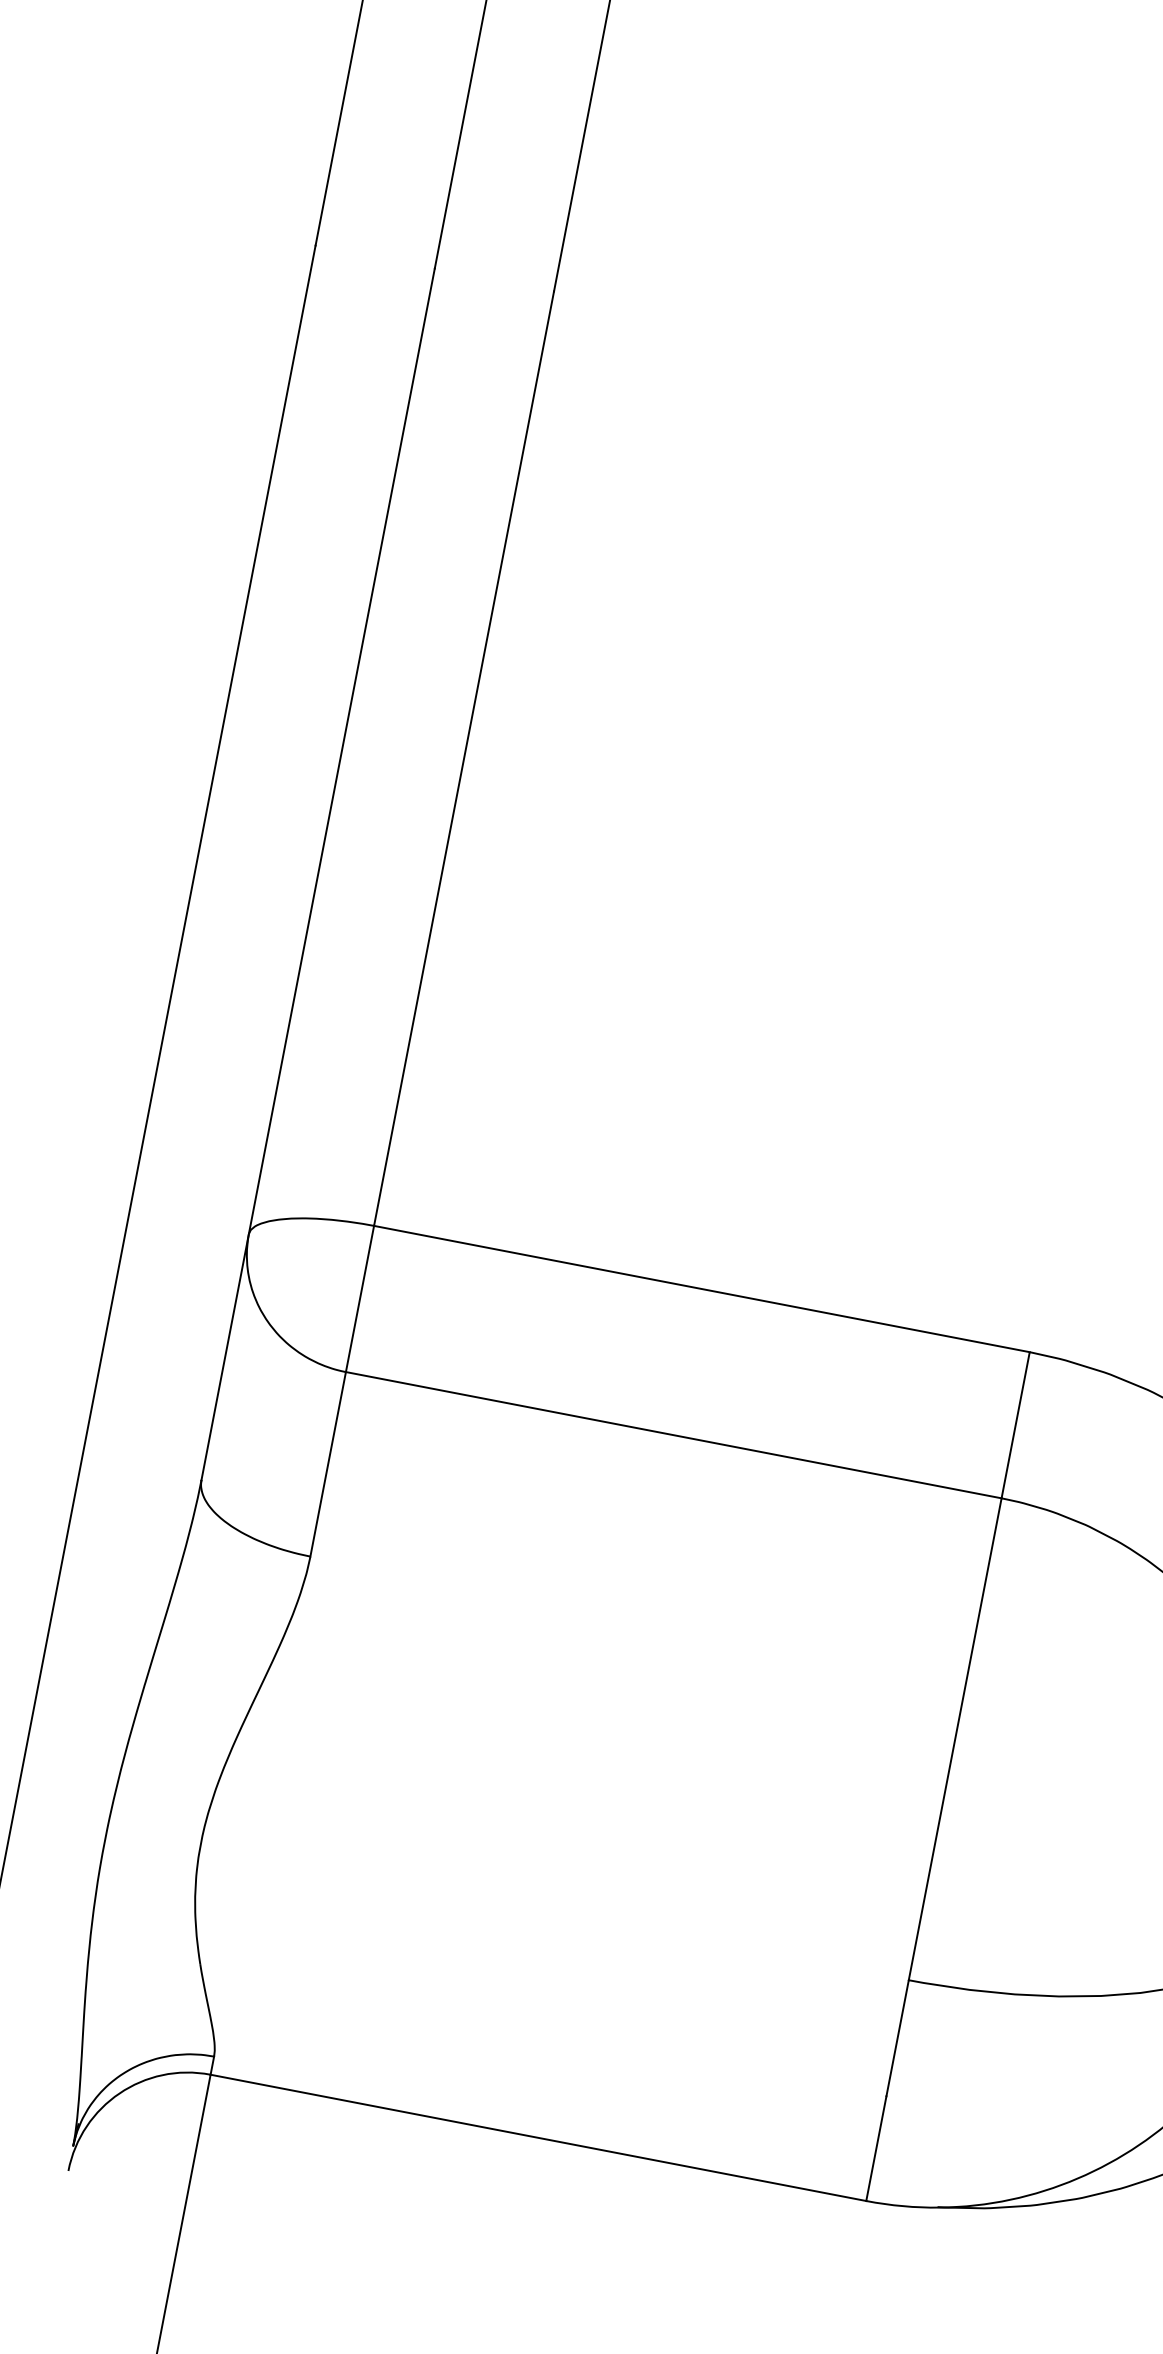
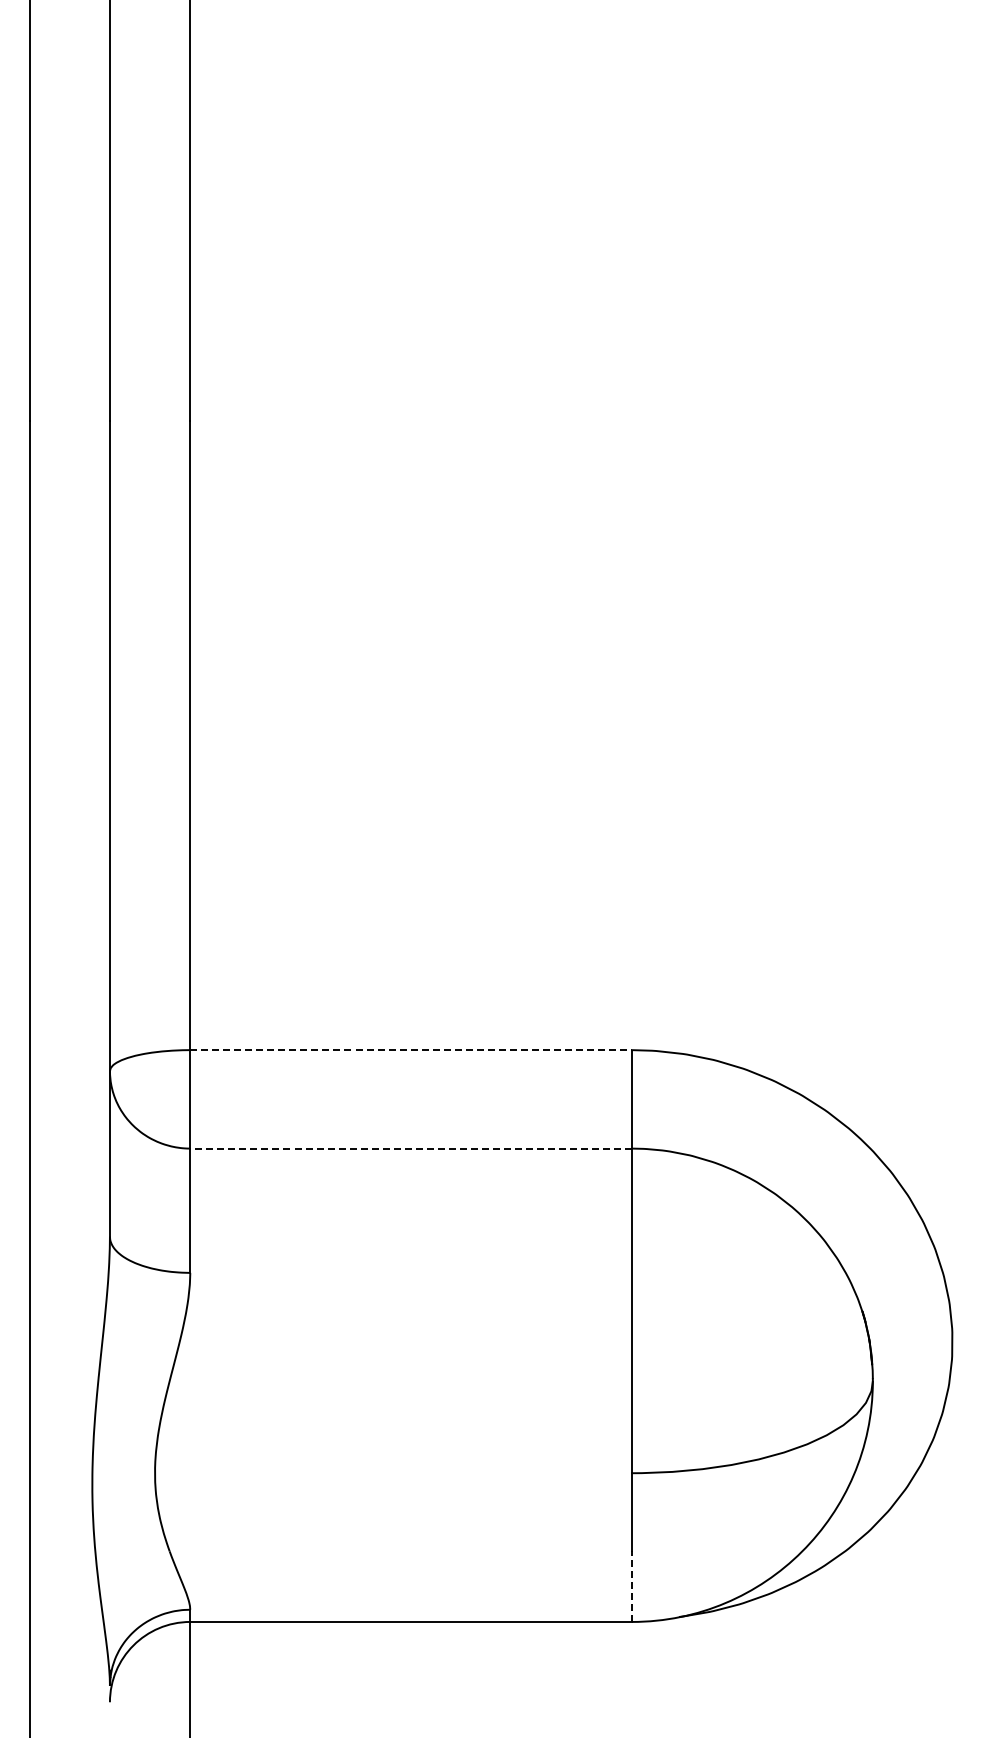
line: (702, 1289) -> (411, 1050), solid -> dashed
line: (674, 1435) -> (411, 1148), solid -> dashed
line: (875, 2148) -> (631, 1586), solid -> dashed

